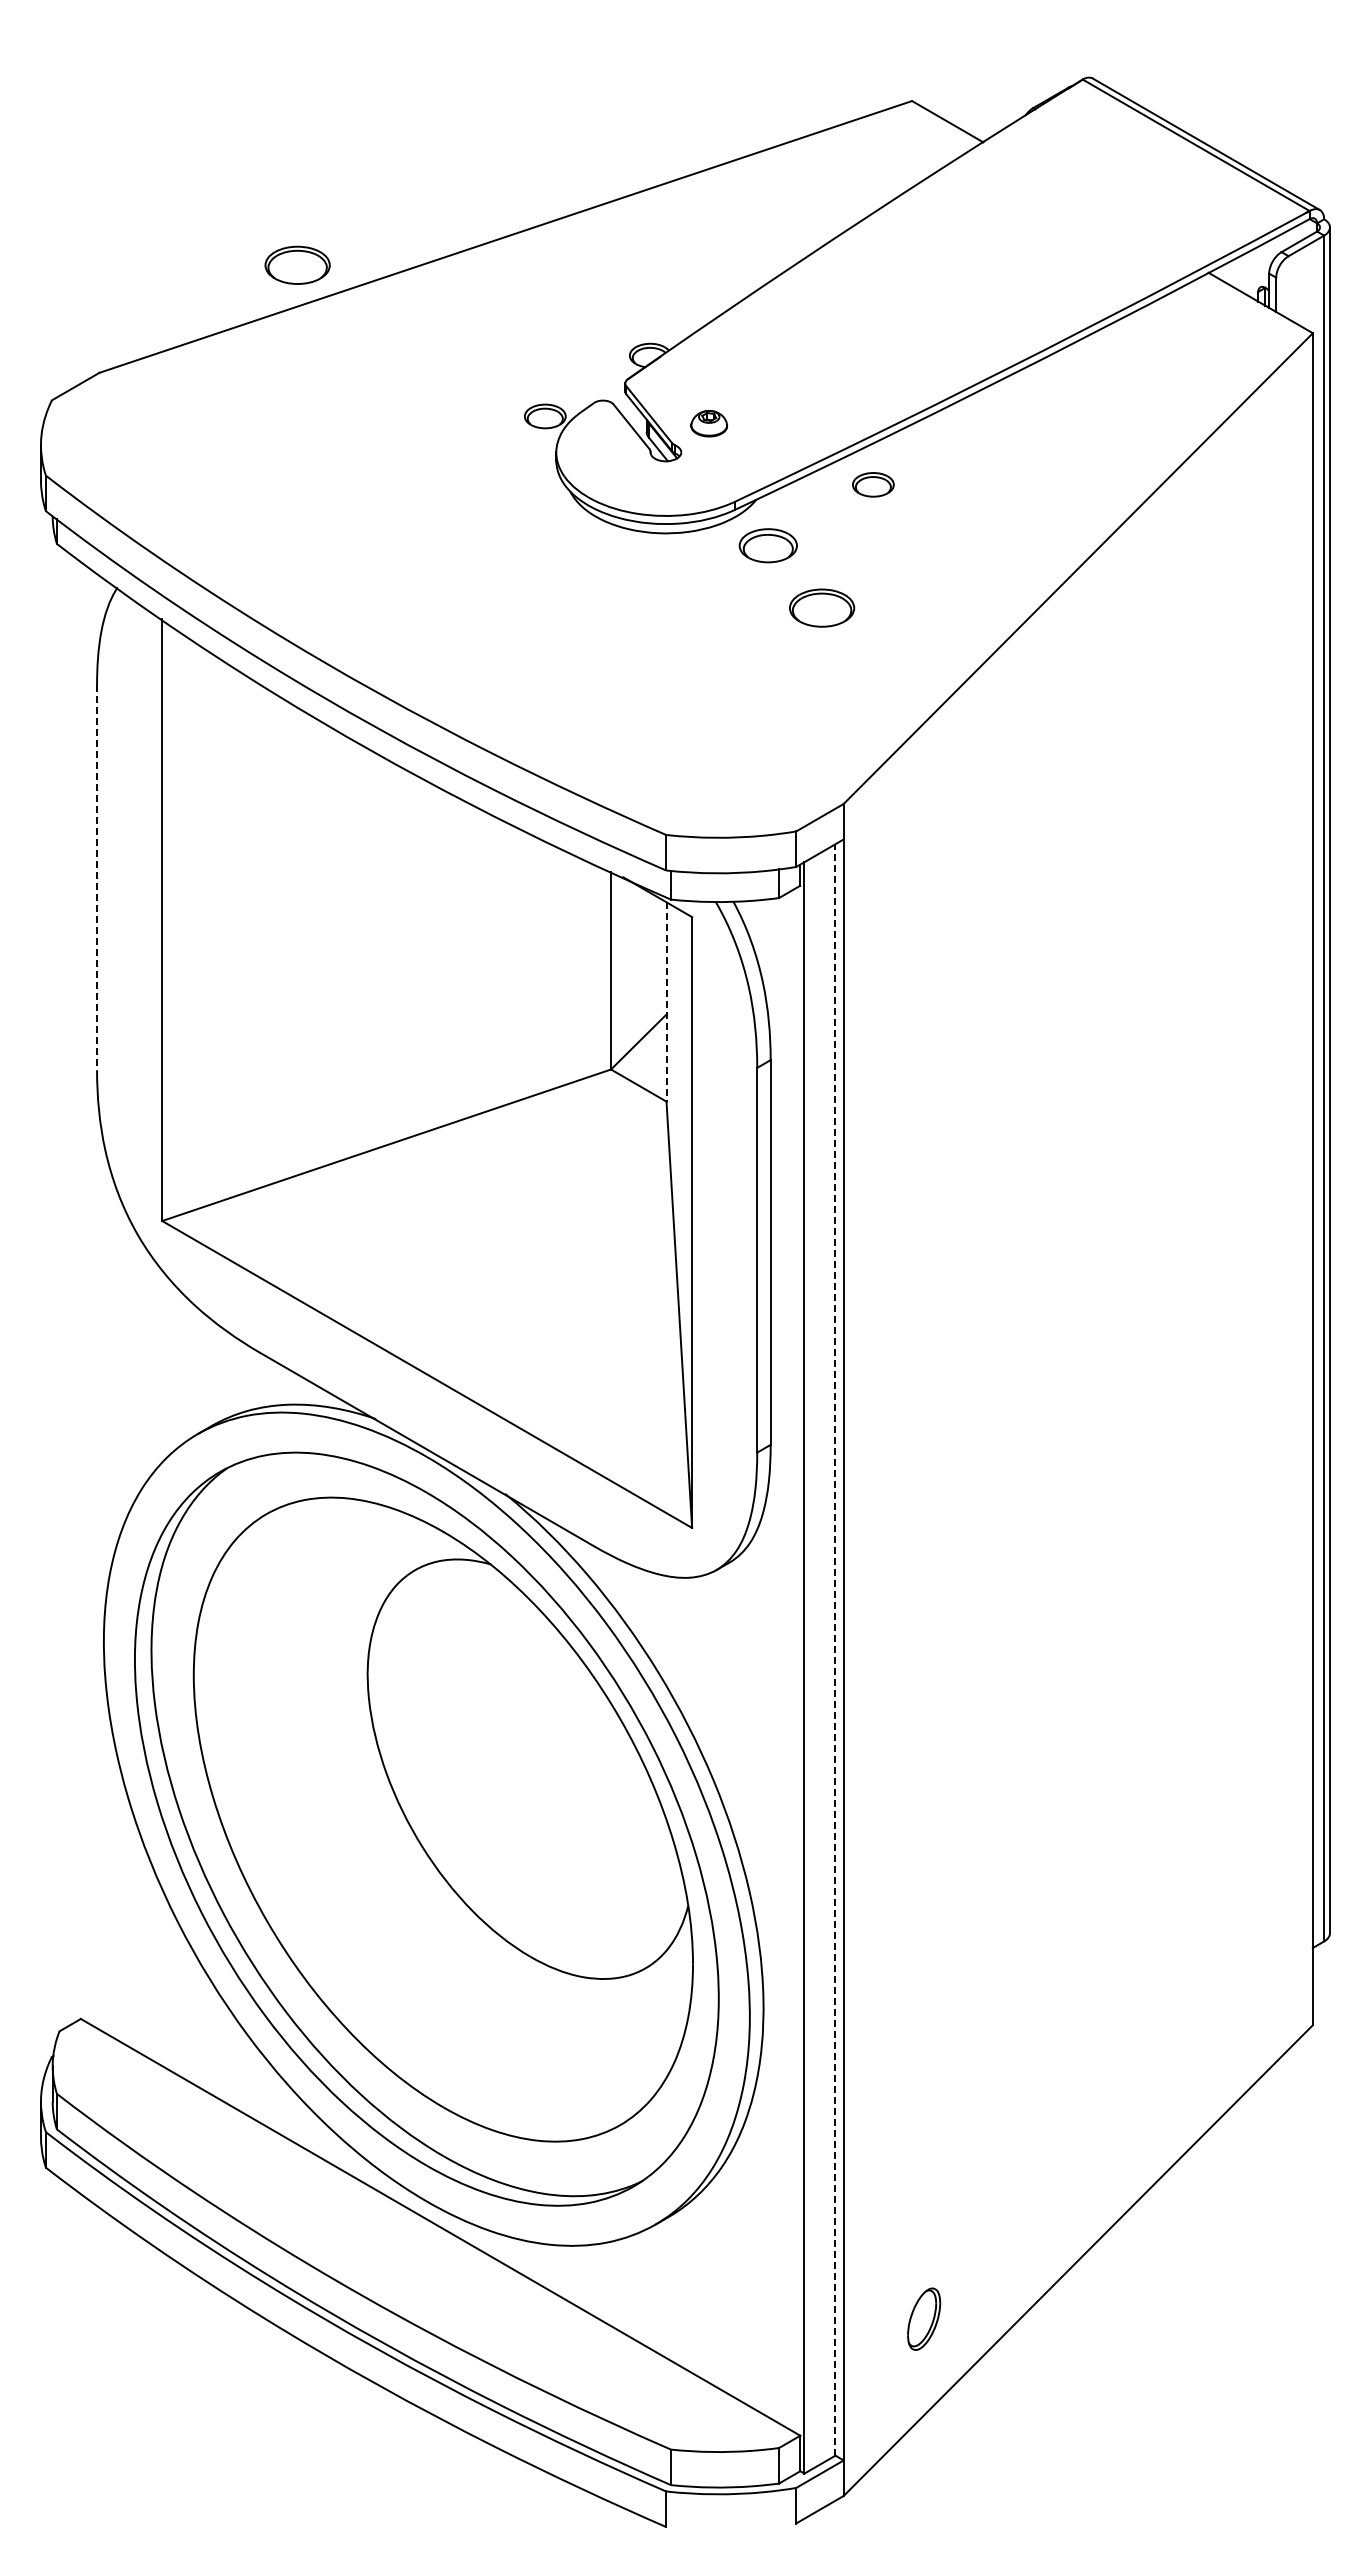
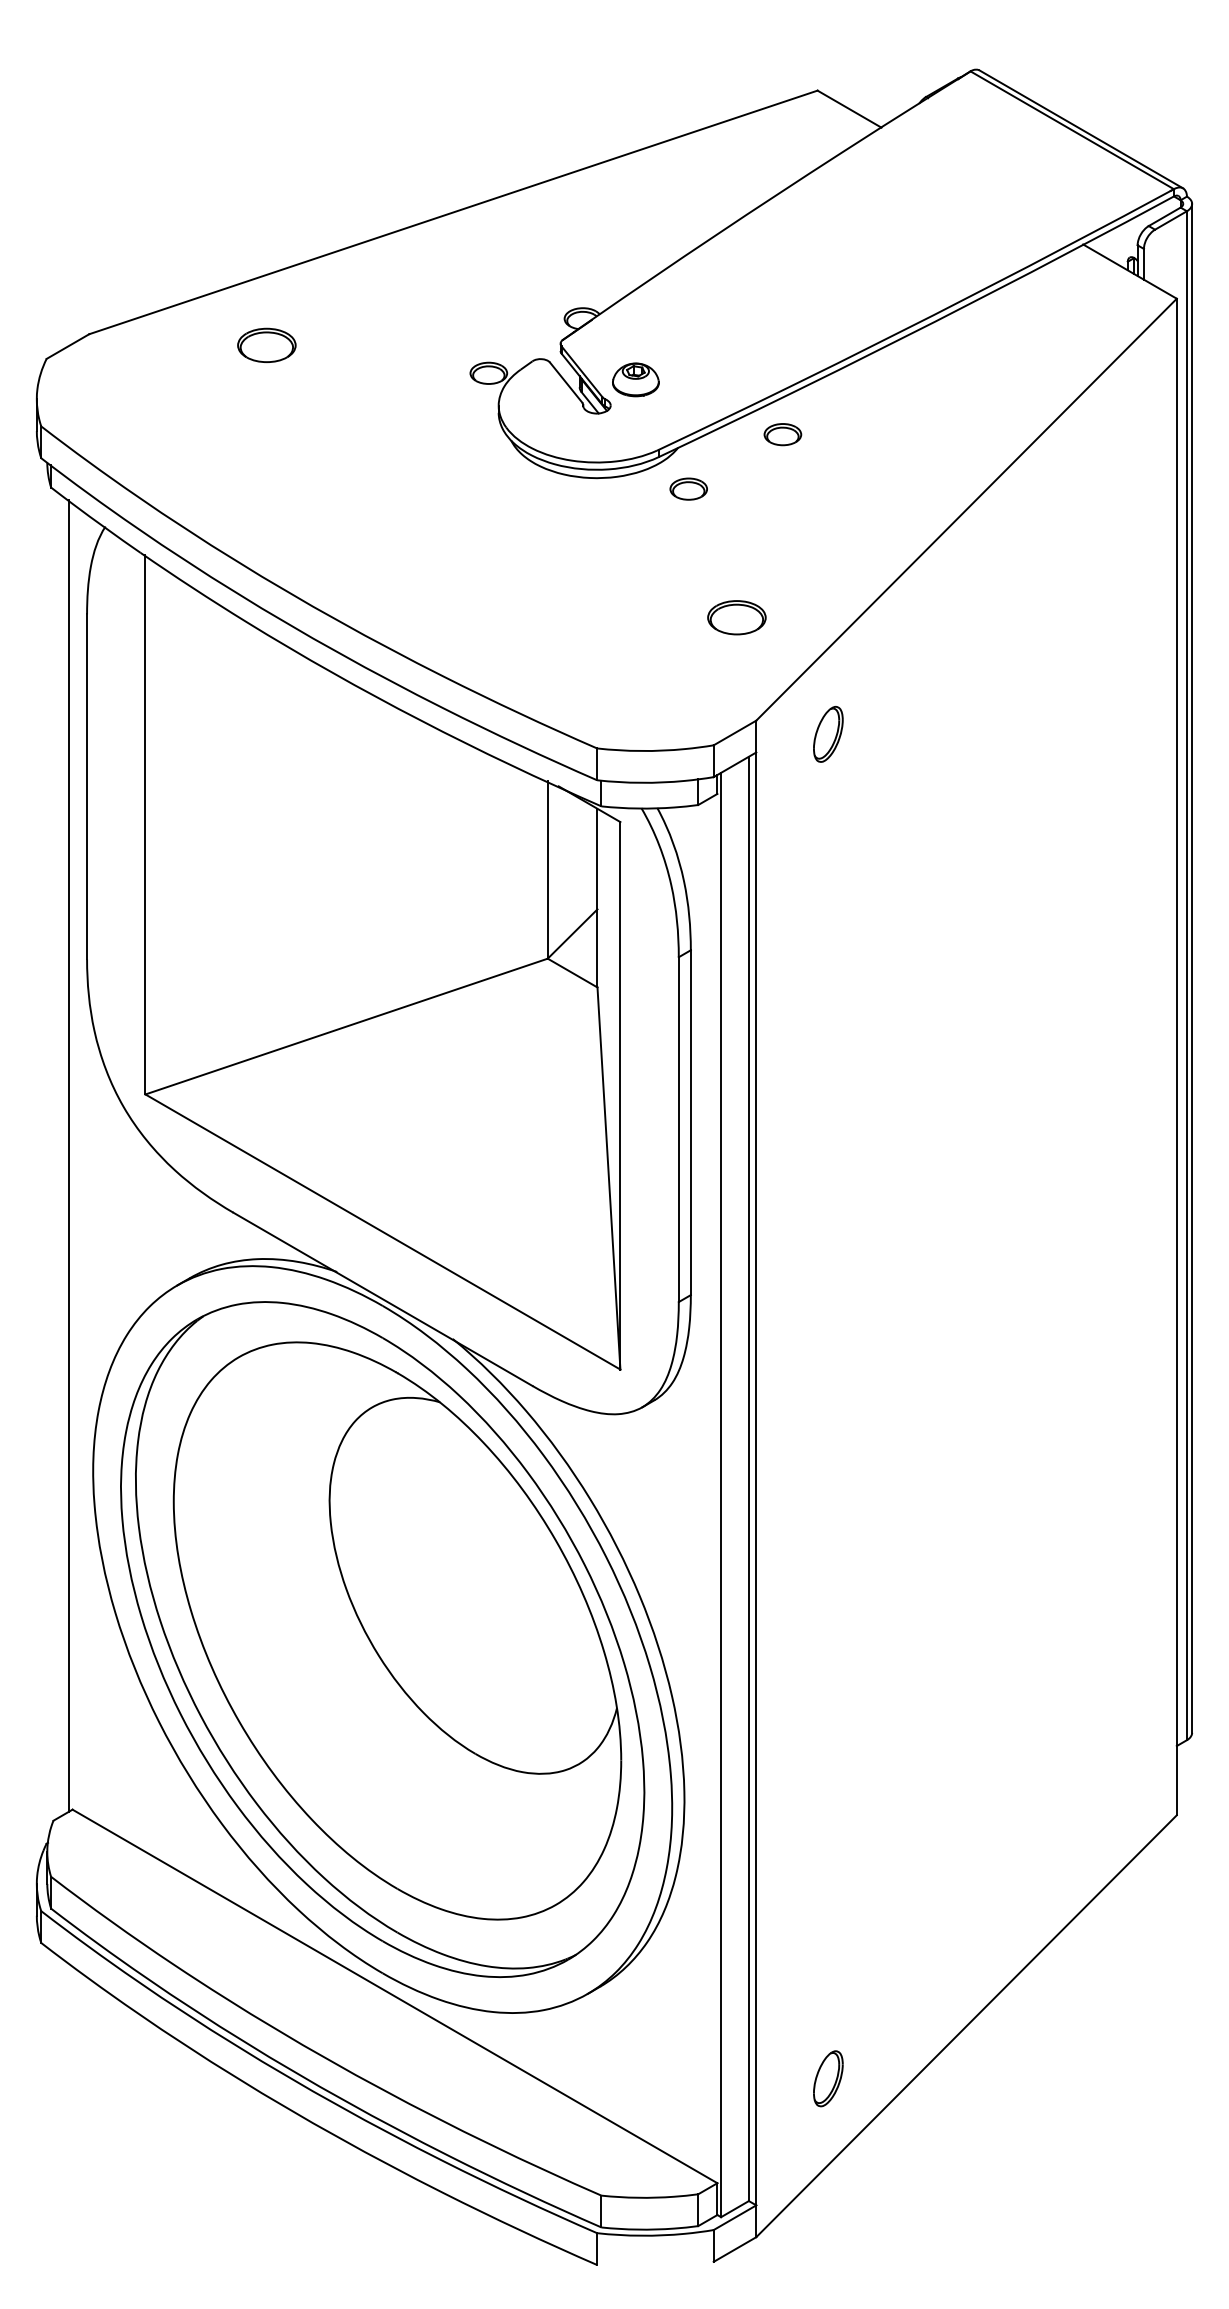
part: (297, 264) -> (266, 344), moved
part: (708, 423) -> (635, 379), size x1.43
part: (768, 545) -> (688, 488), size x0.71
part: (822, 607) -> (737, 617), moved
part: (924, 818) -> (828, 733), added
line: (97, 878) -> (87, 787), dashed -> solid
line: (666, 1001) -> (597, 897), dashed -> solid
line: (76, 1289) -> (68, 1155), added
line: (835, 1649) -> (748, 1478), dashed -> solid

